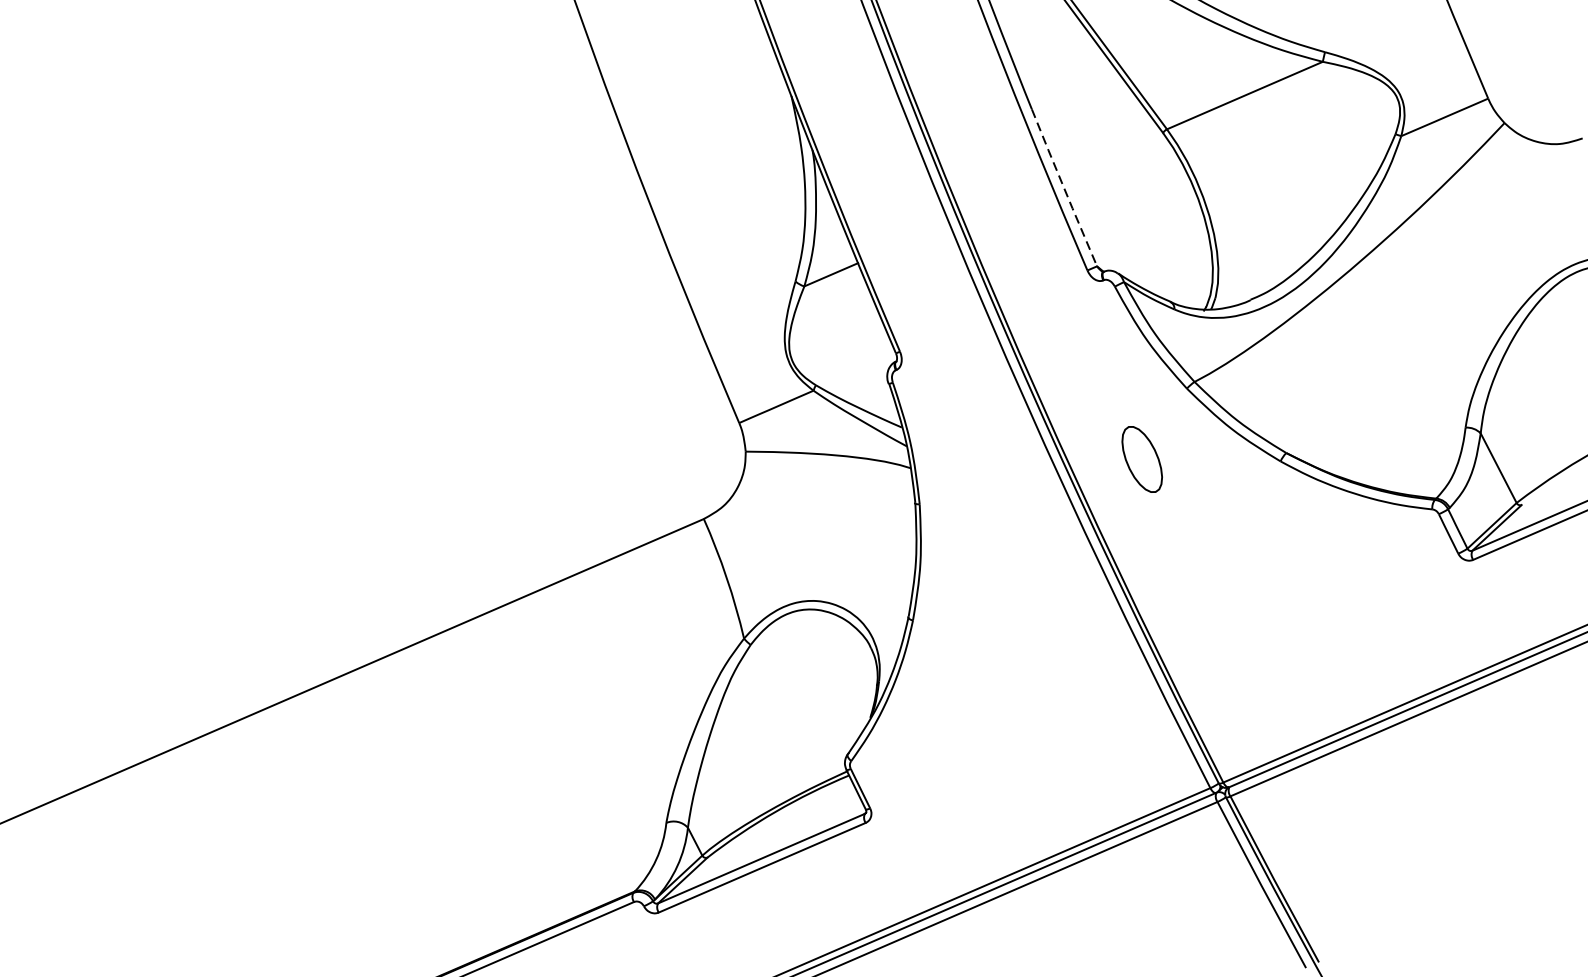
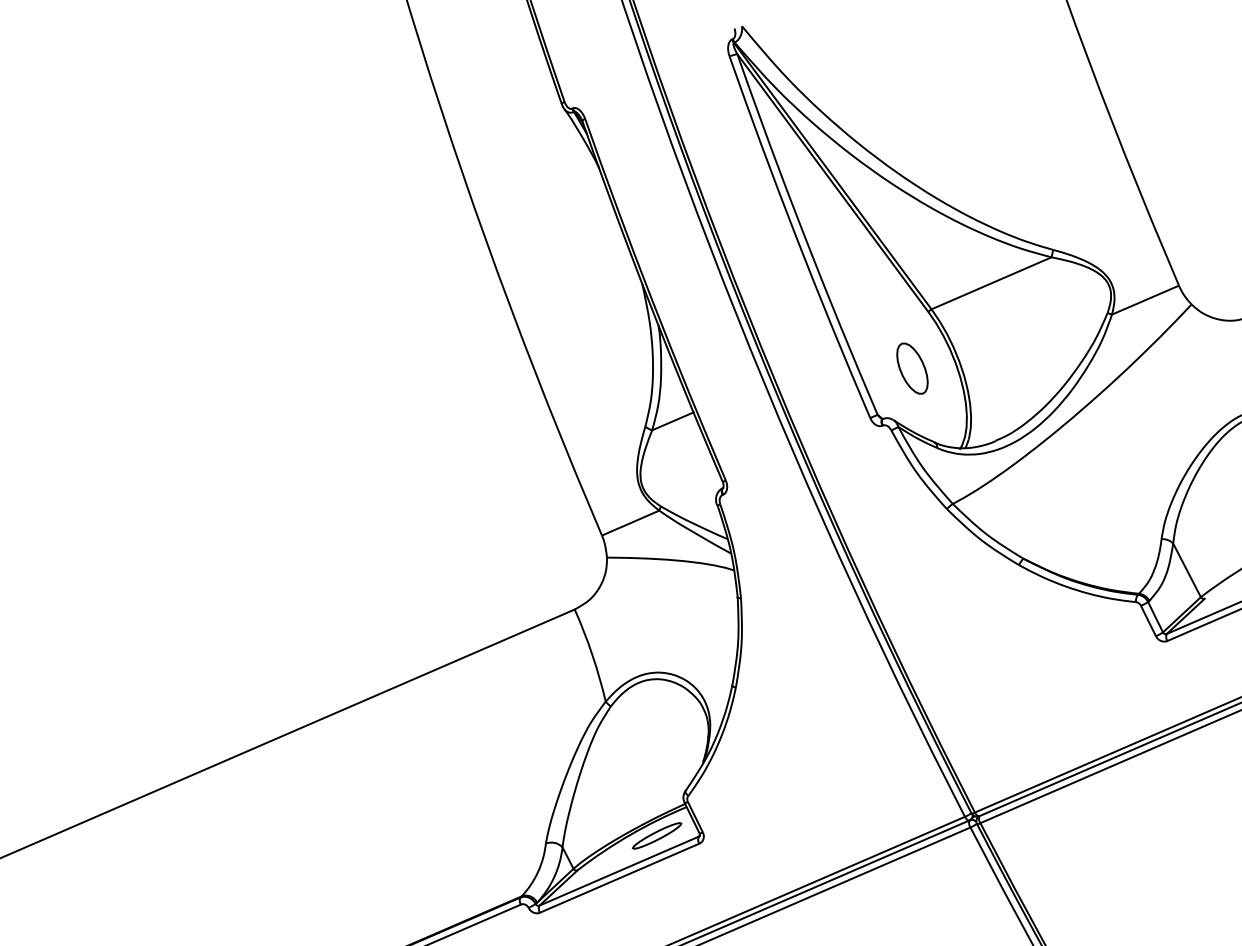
line: (1064, 187) -> (852, 354), dashed -> solid
part: (1142, 459) -> (912, 368), moved
part: (809, 812) -> (656, 835), added

